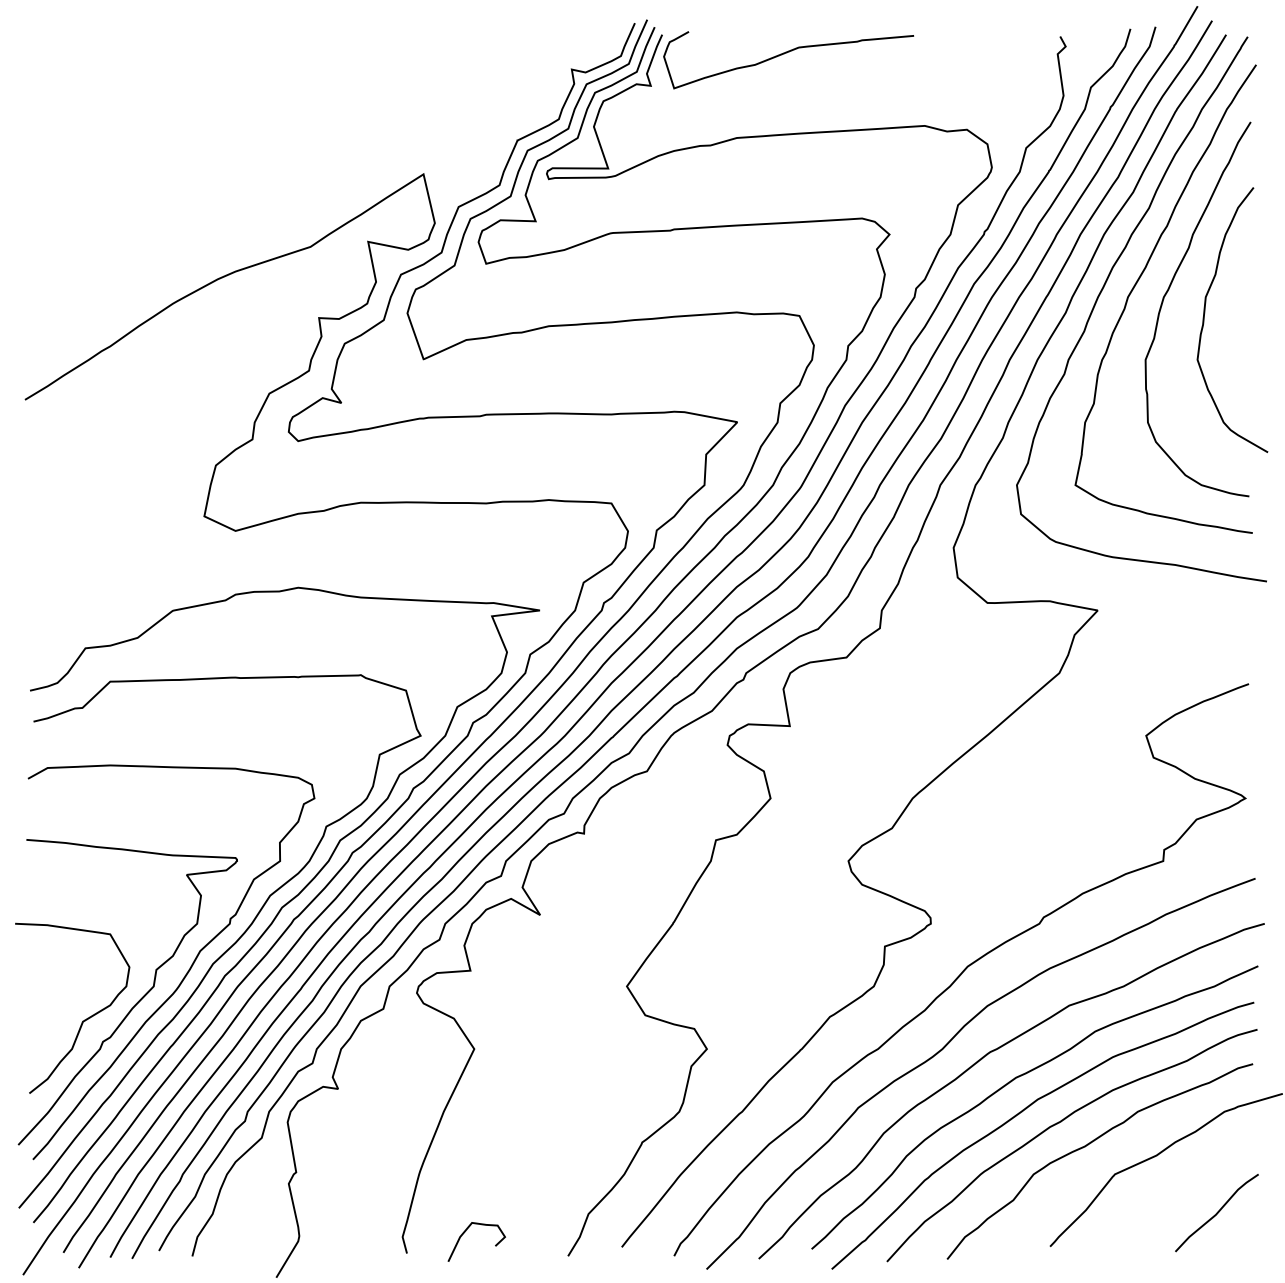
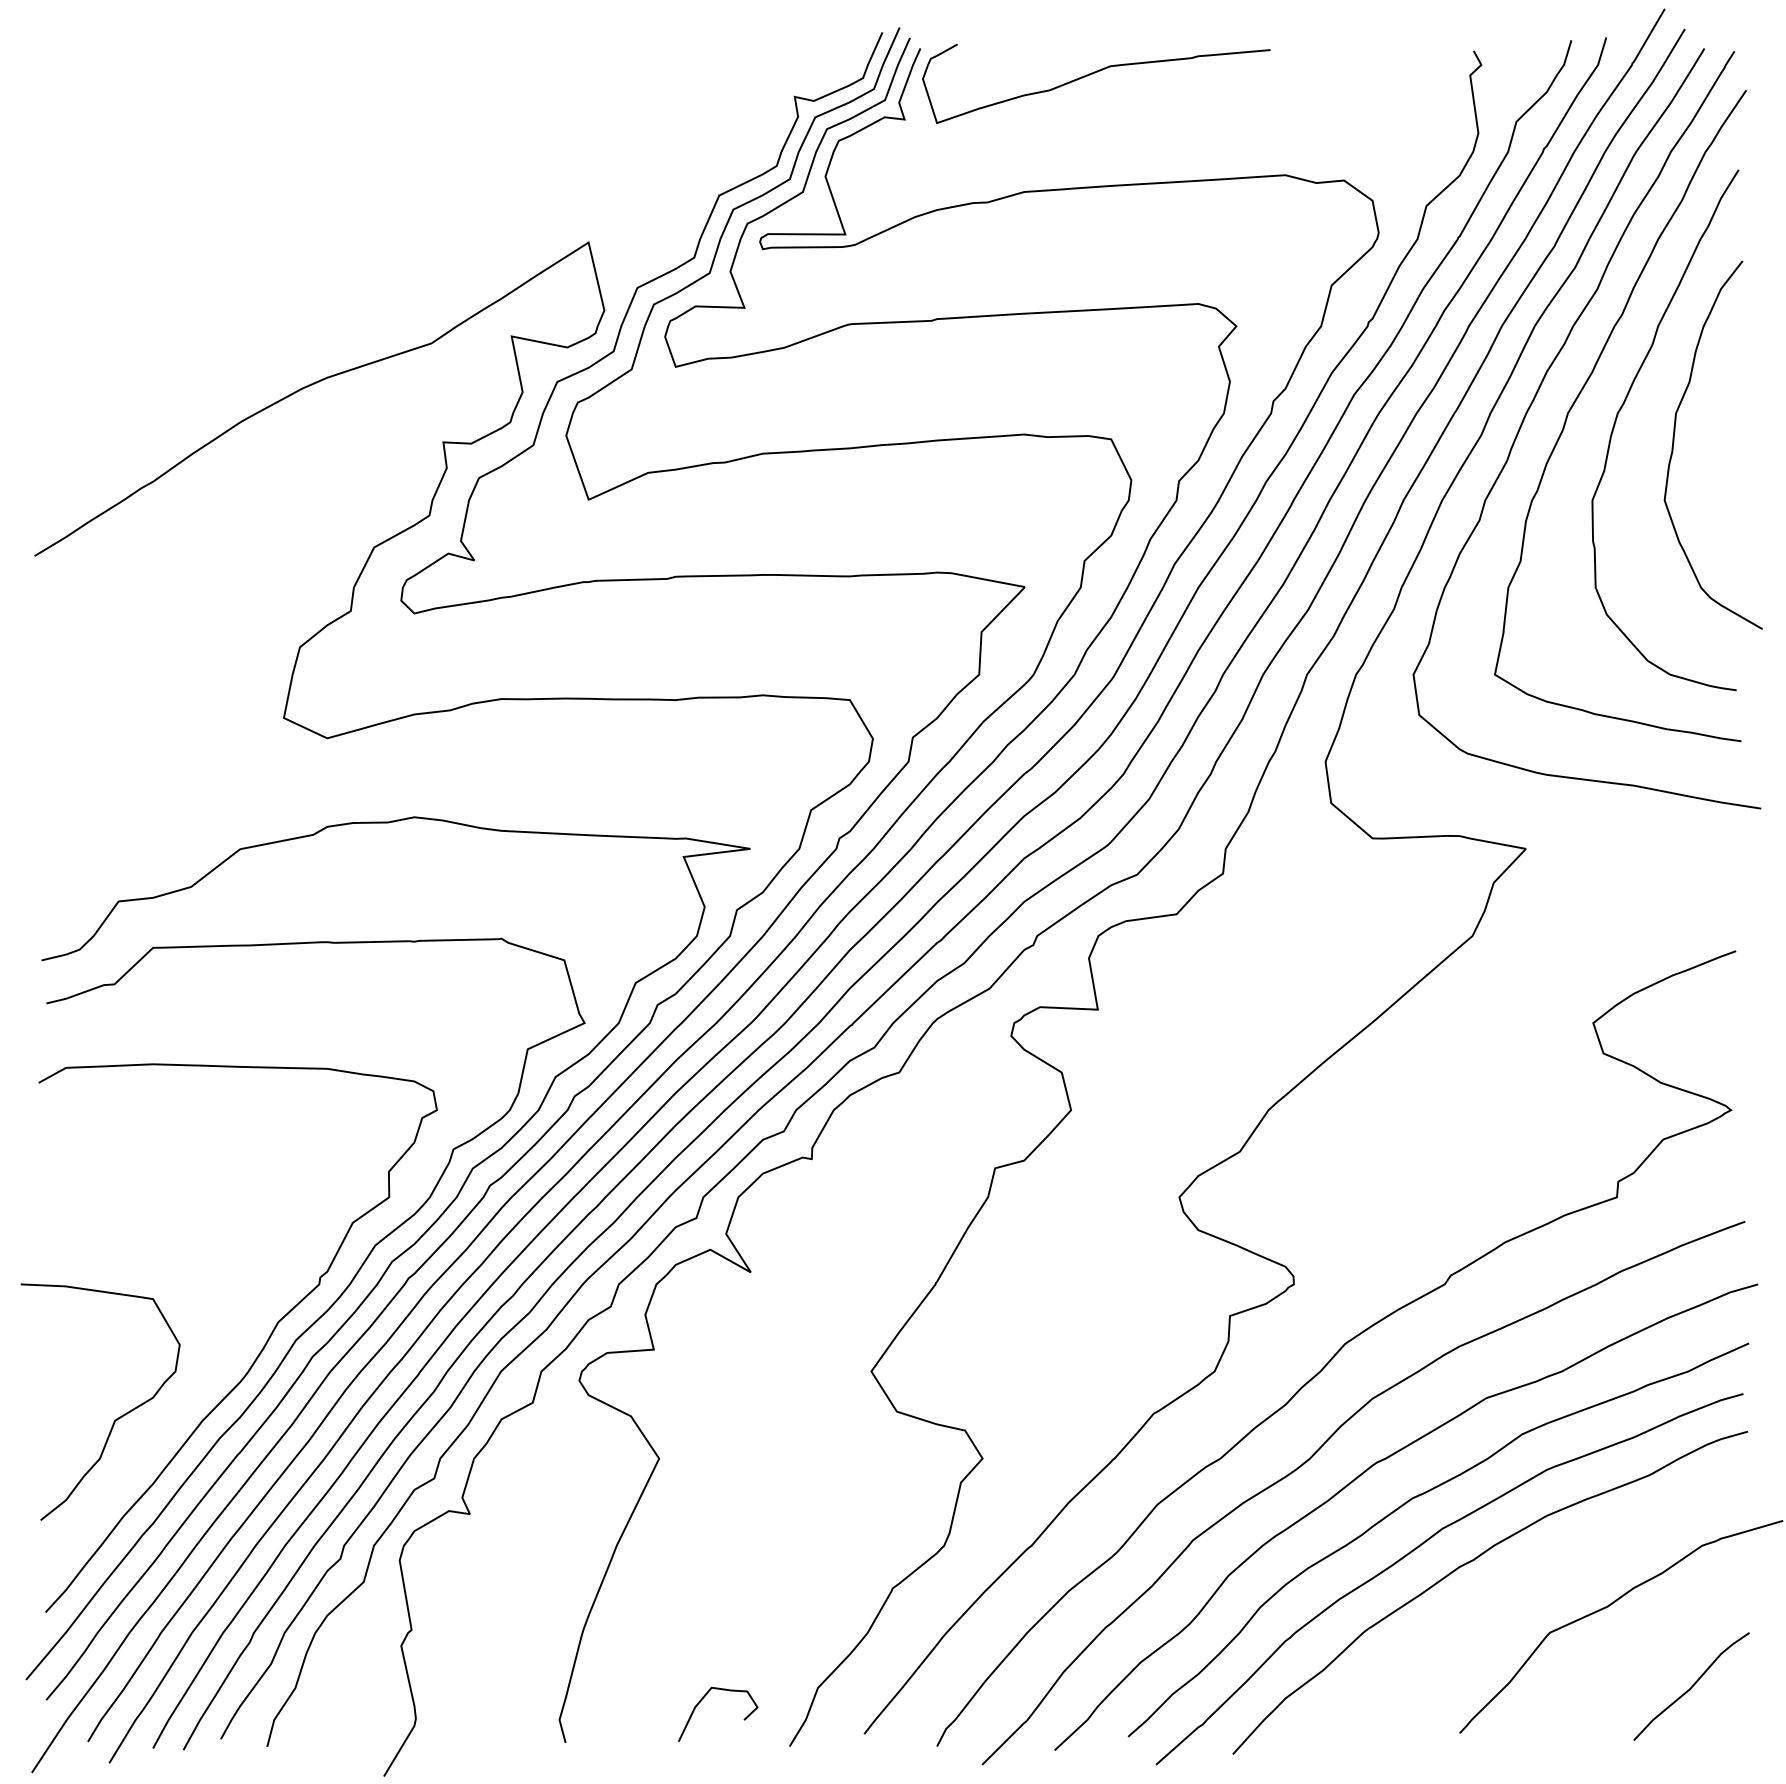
curve: (137, 1001) -> (190, 1392), removed
curve: (1088, 1145) -> (1513, 1592), removed
curve: (466, 1231) -> (703, 1699), moved

